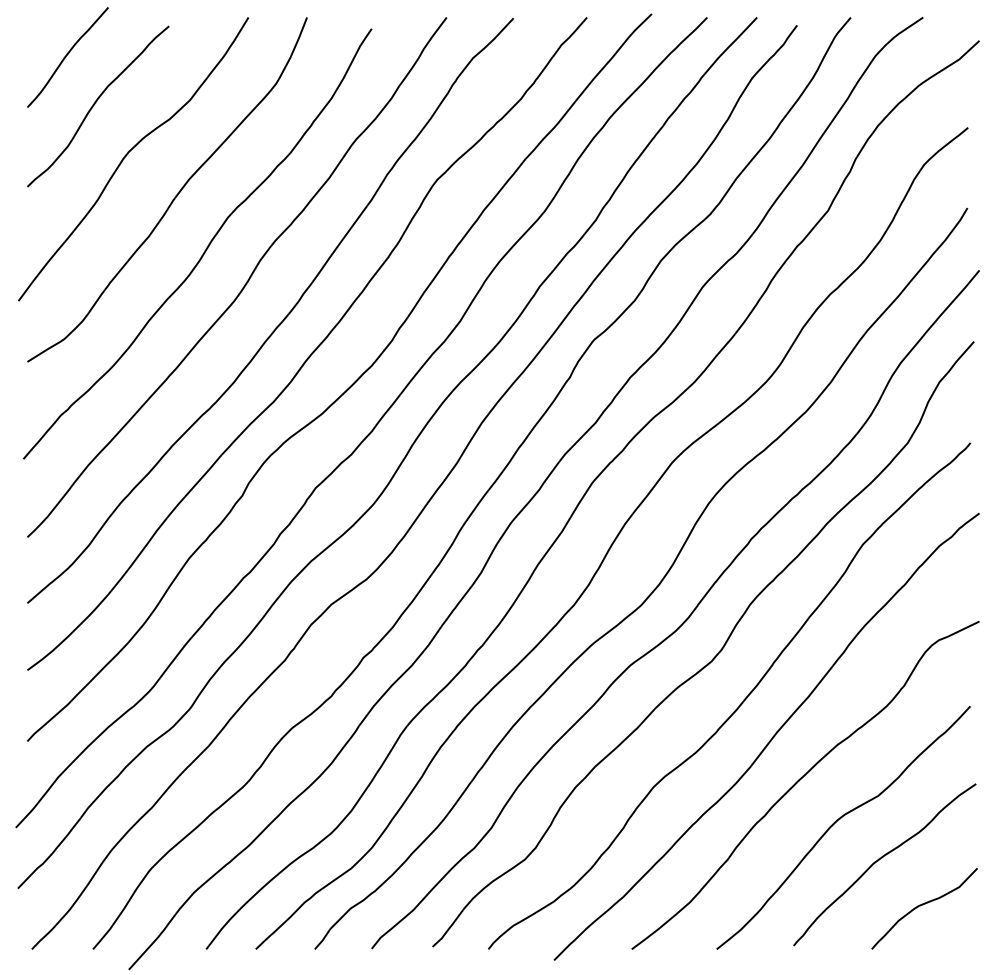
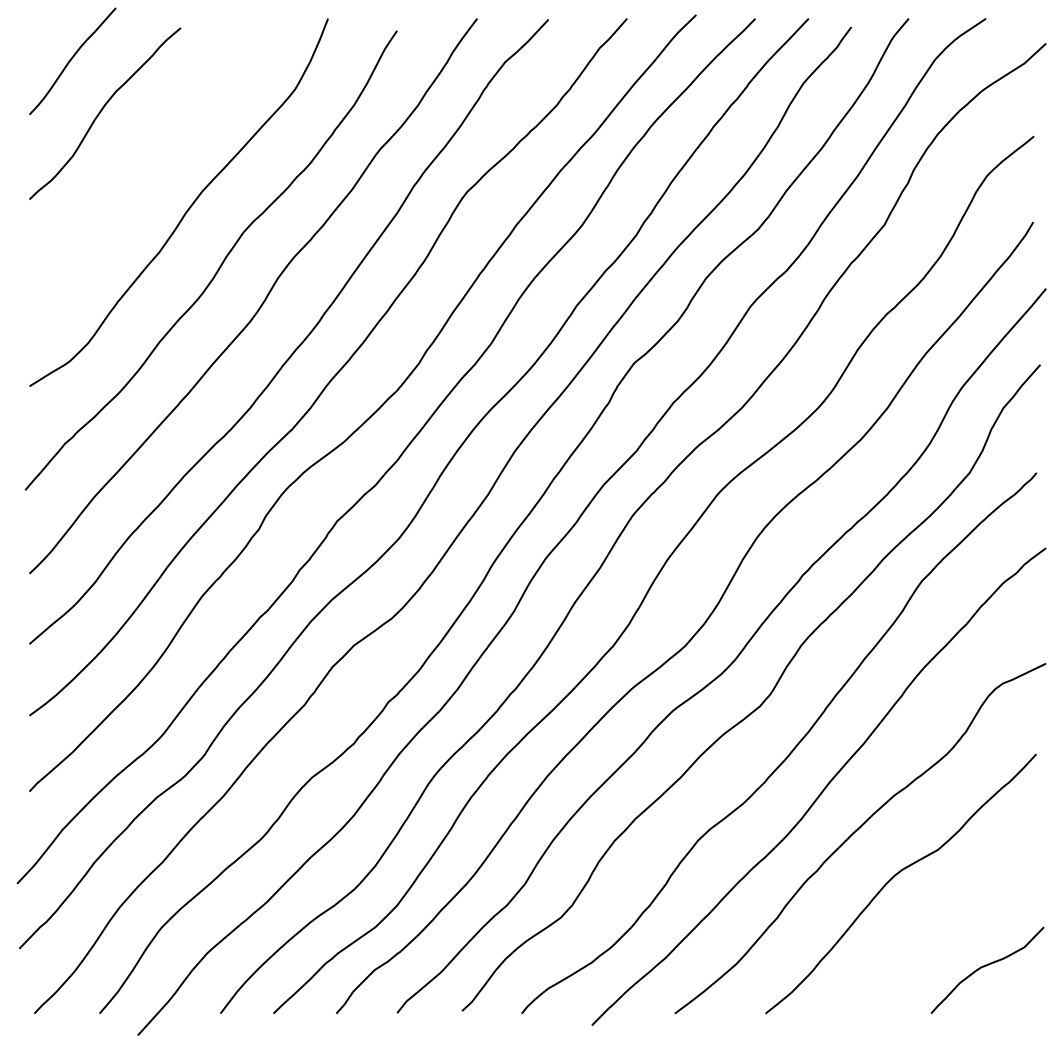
curve: (128, 154) -> (137, 164), removed
curve: (881, 859) -> (941, 917), removed

